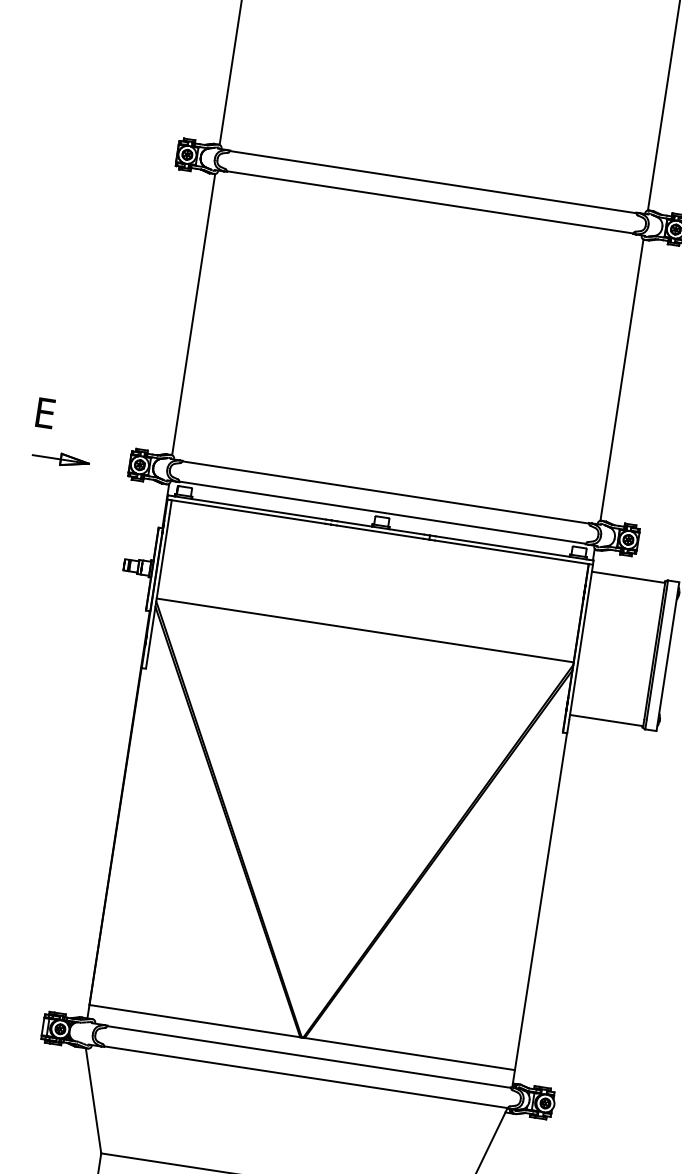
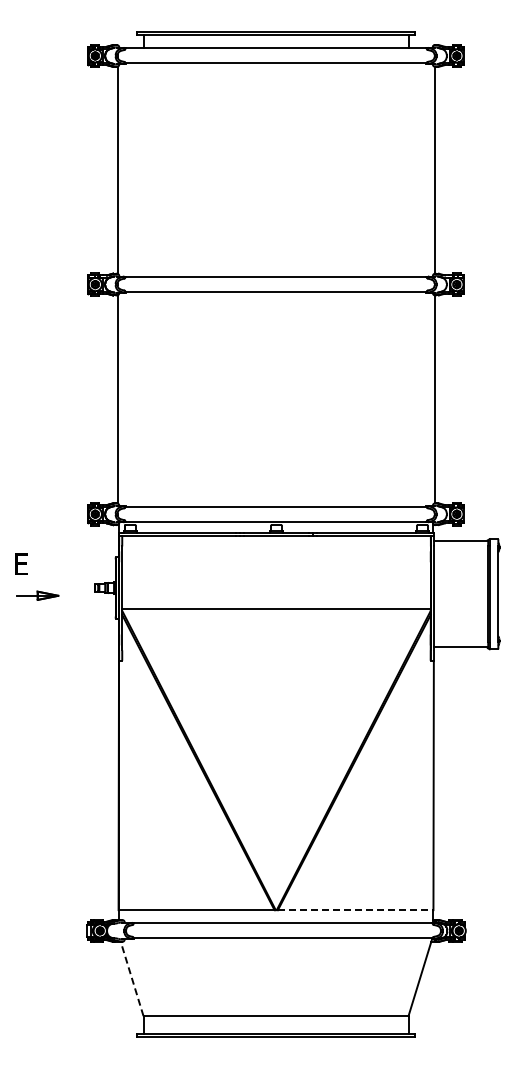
part: (51, 428) -> (27, 574), moved
line: (409, 1054) -> (355, 910), solid -> dashed
line: (94, 1100) -> (132, 978), solid -> dashed

